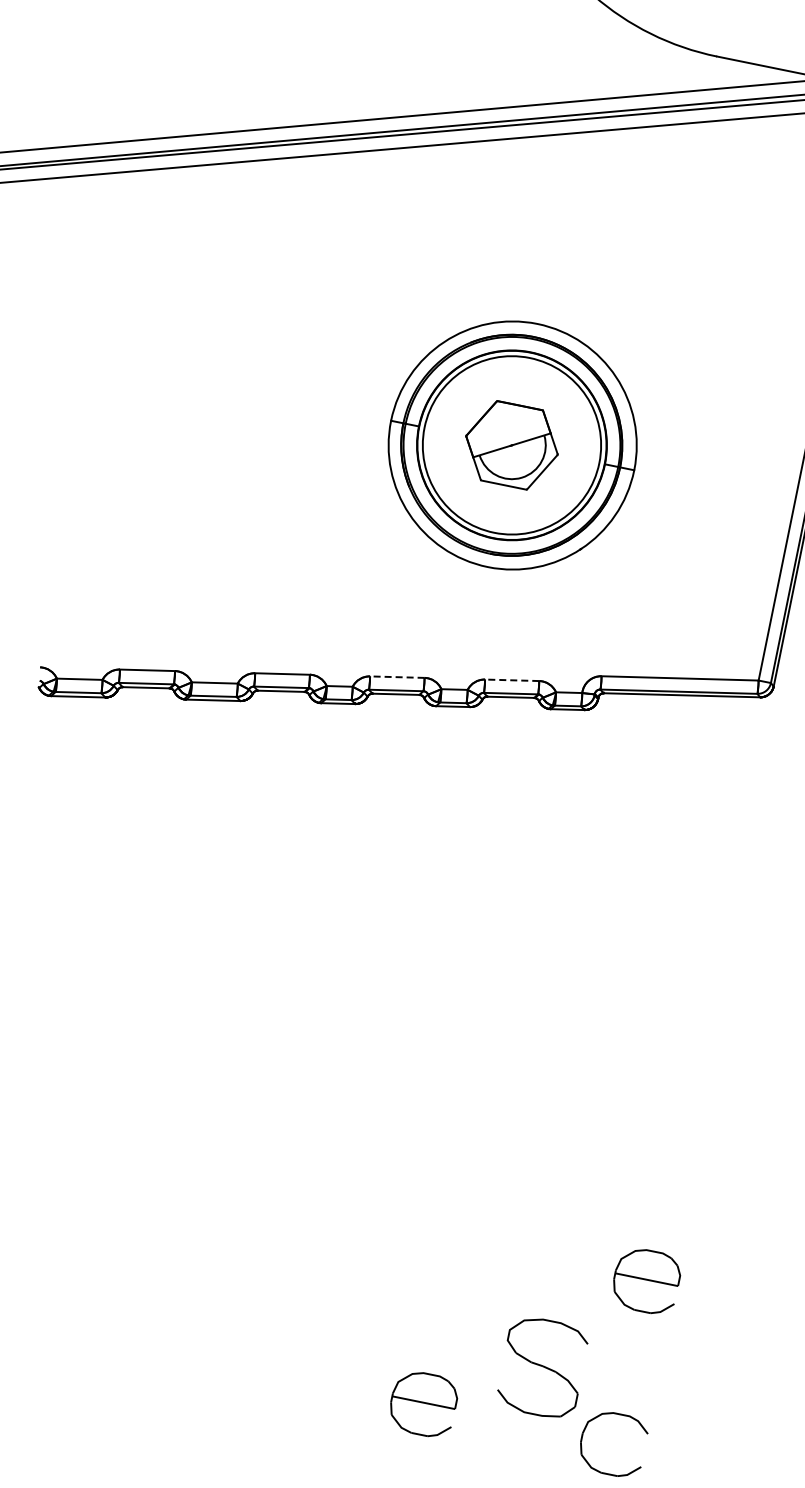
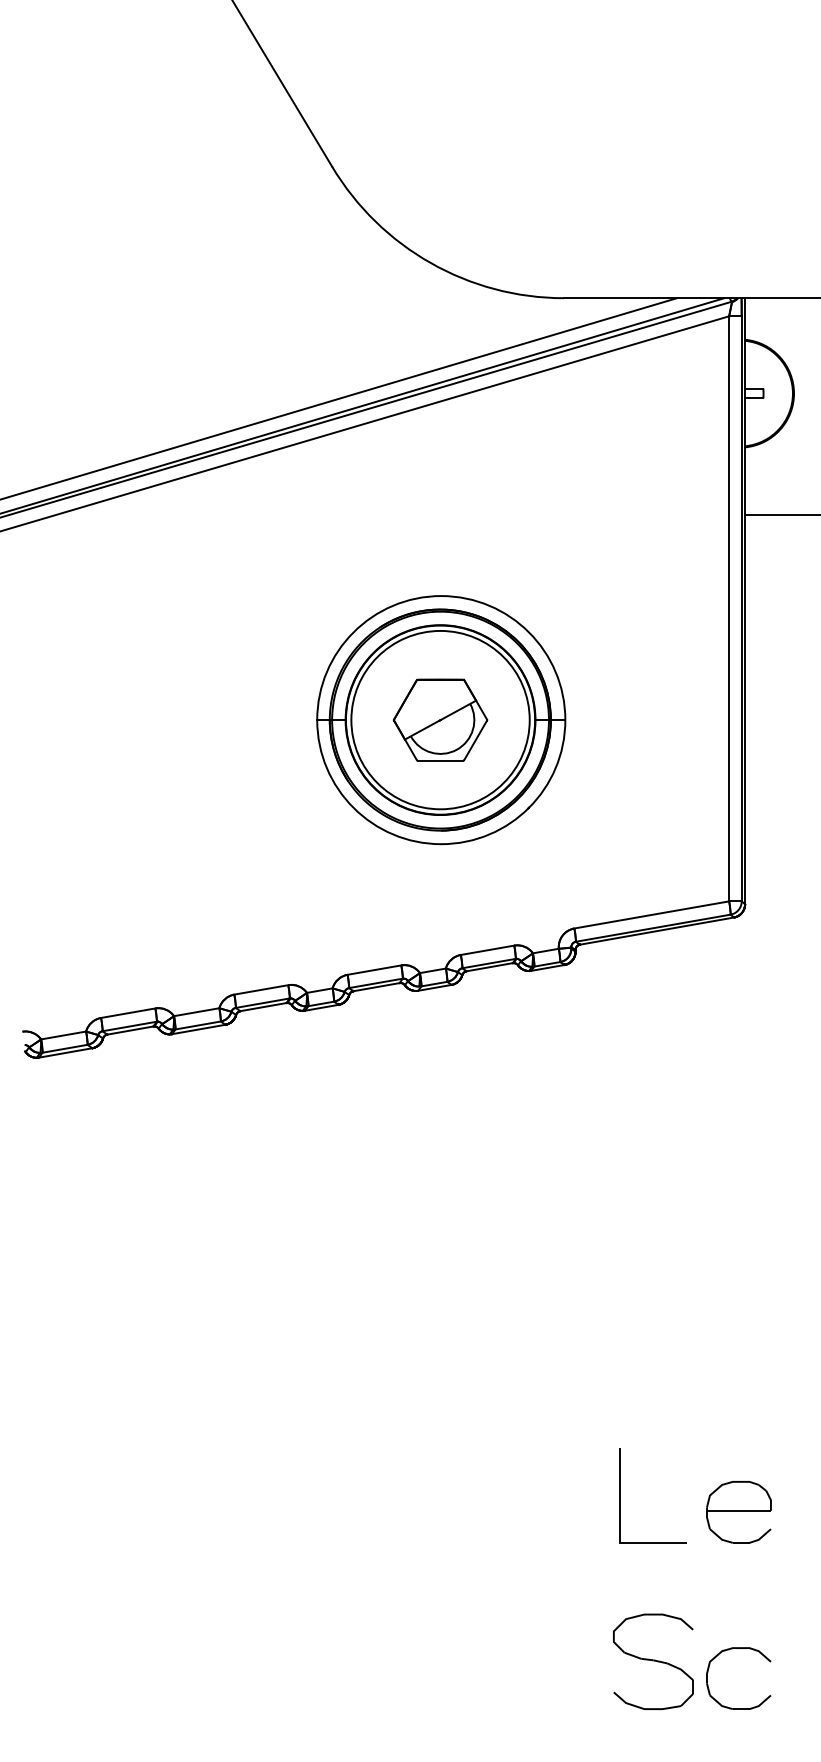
line: (396, 677) -> (373, 970), dashed -> solid
line: (512, 680) -> (487, 950), dashed -> solid
line: (533, 1241) -> (620, 1495), added
part: (542, 1367) -> (653, 1661), moved
part: (422, 1404) -> (544, 1677), removed

